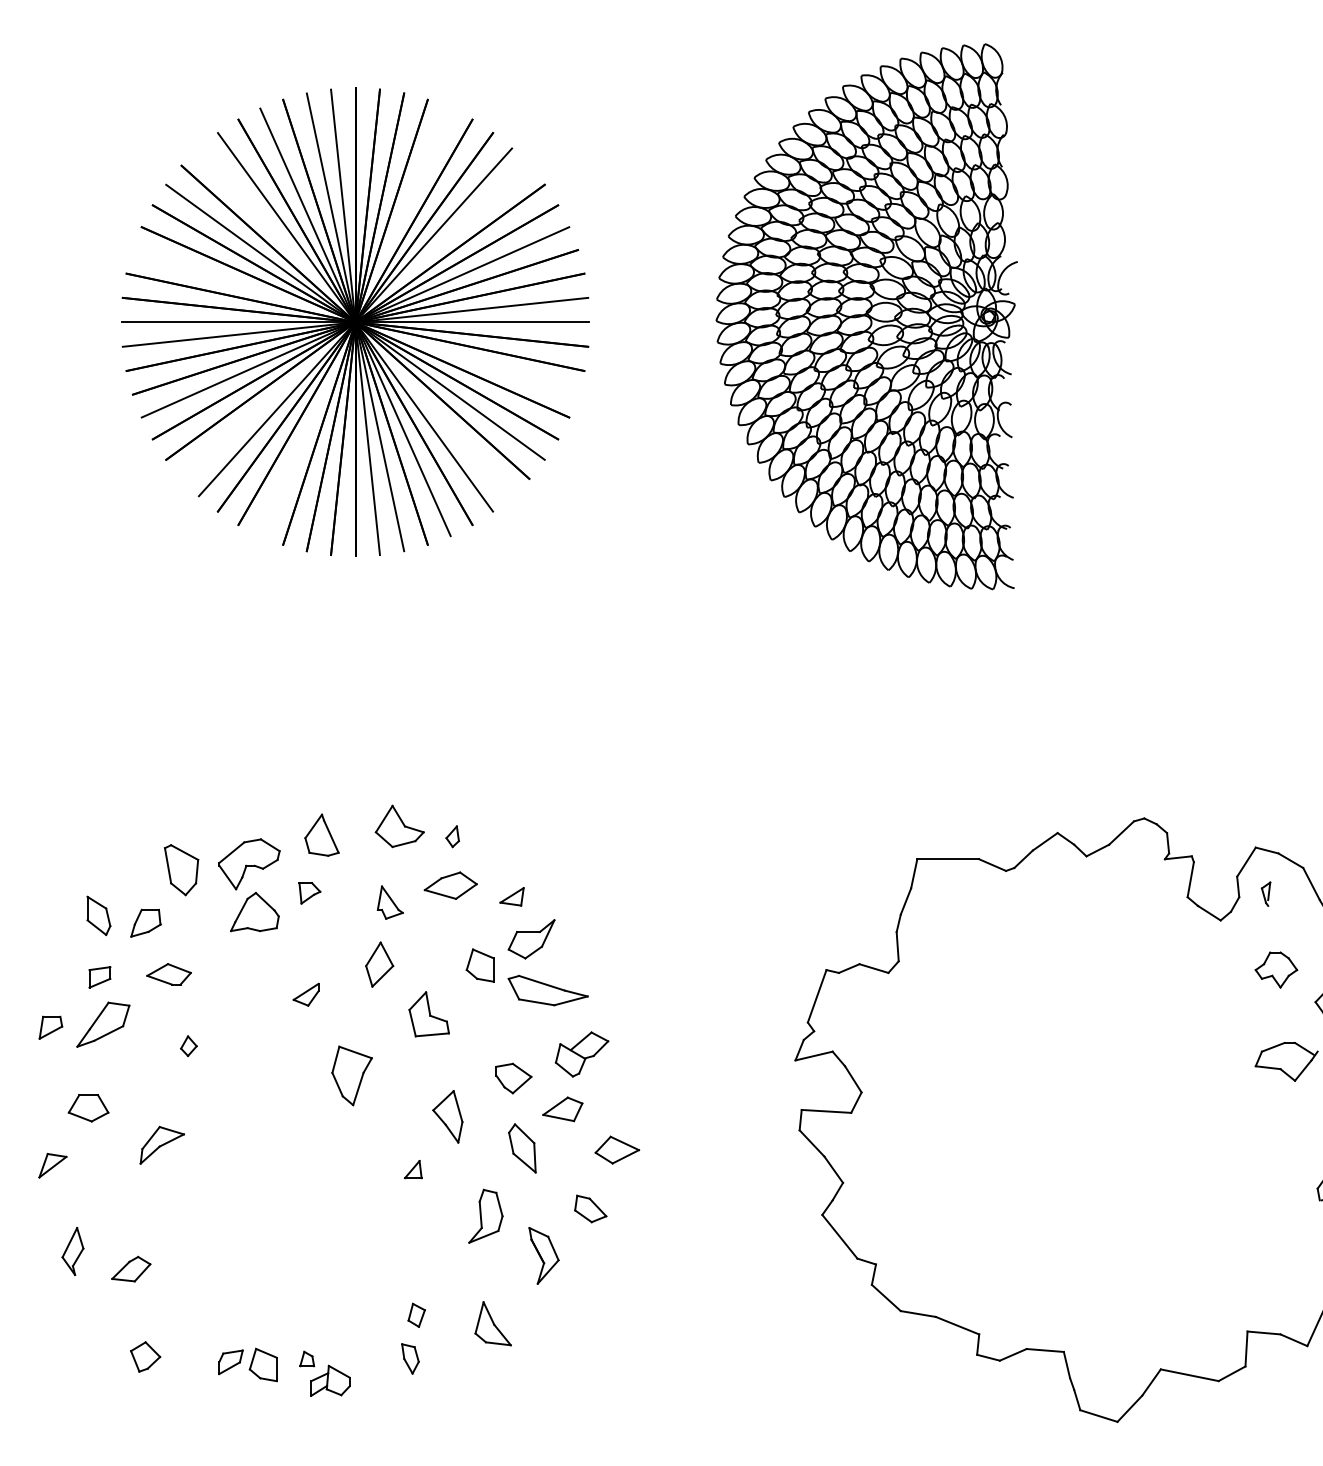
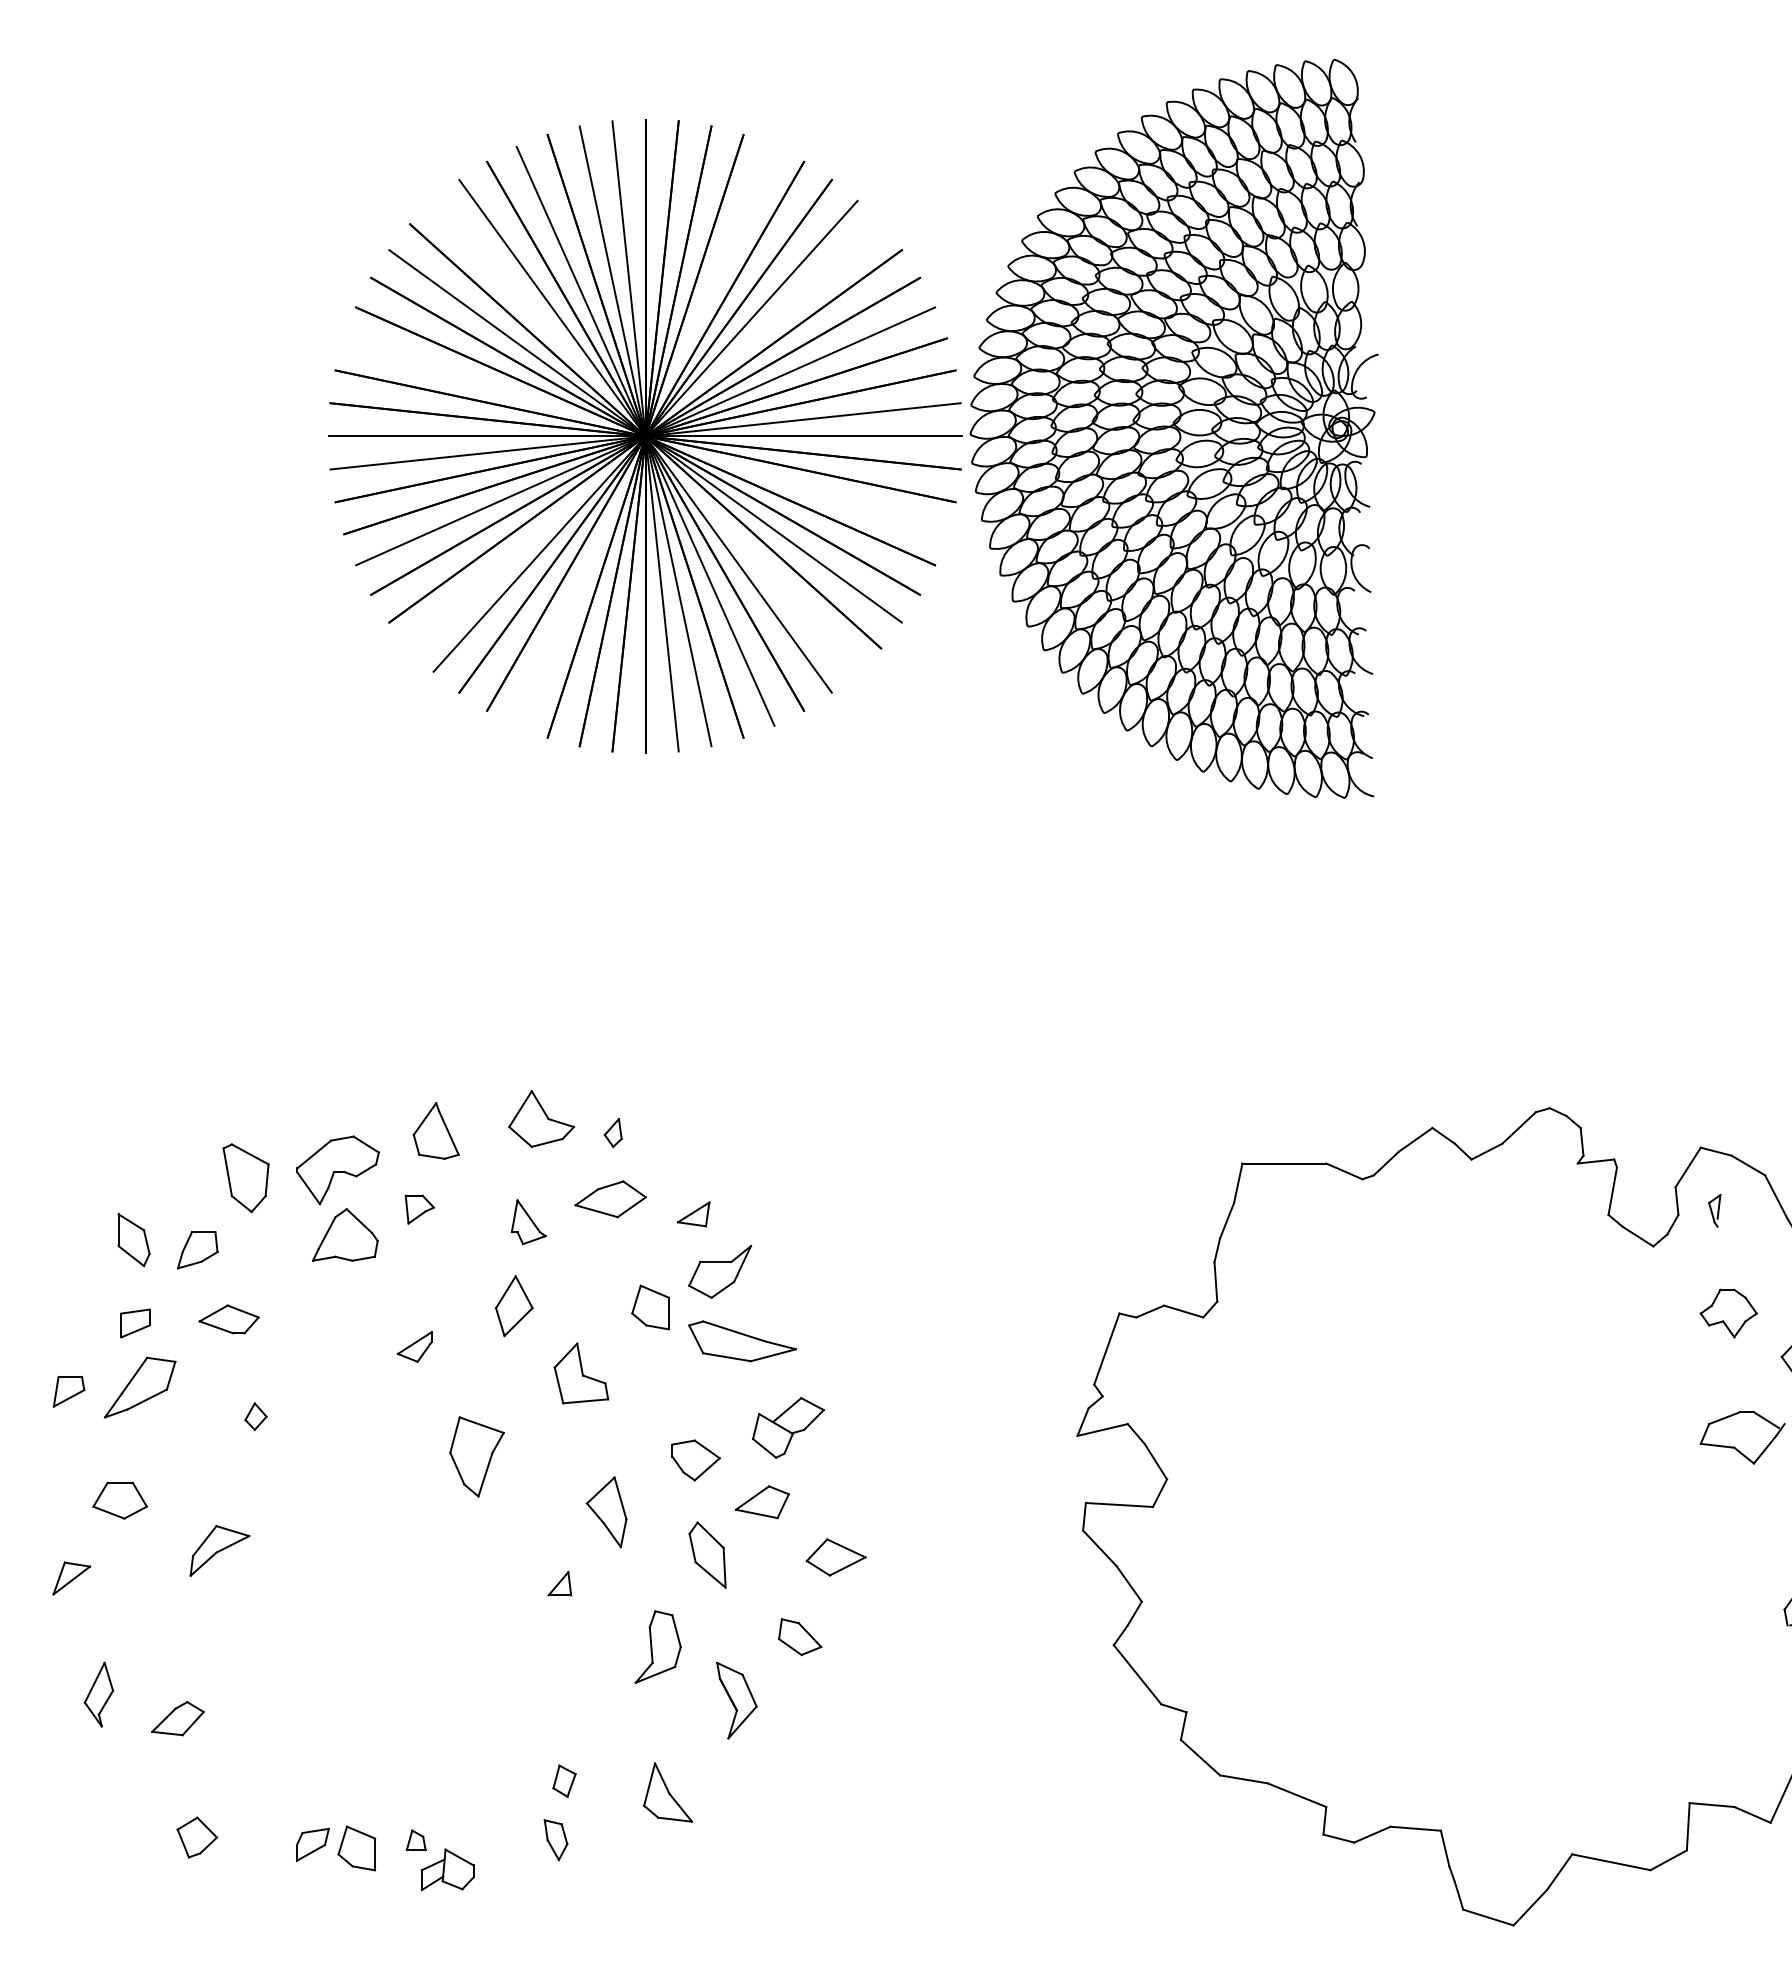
part: (355, 322) -> (645, 436), moved

